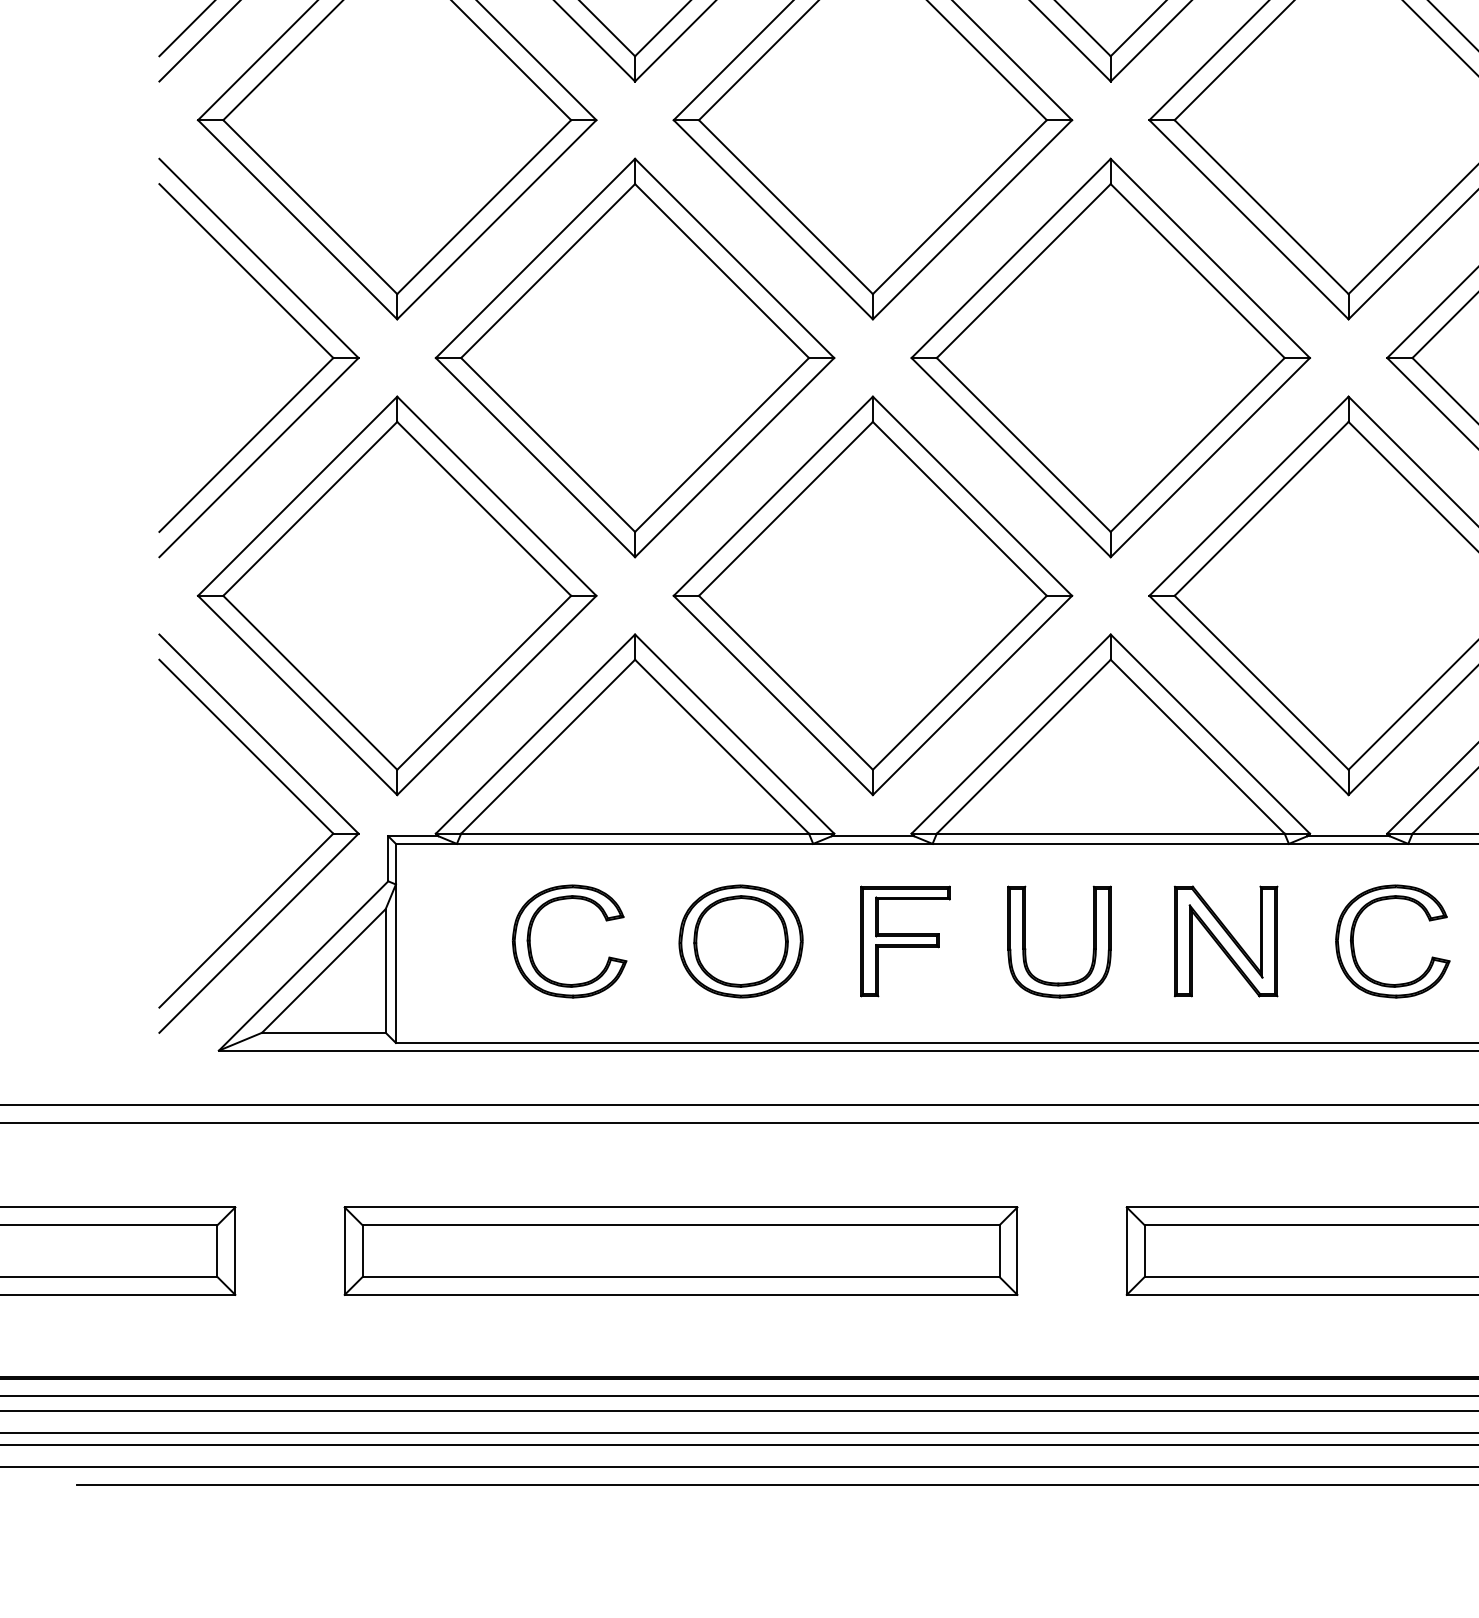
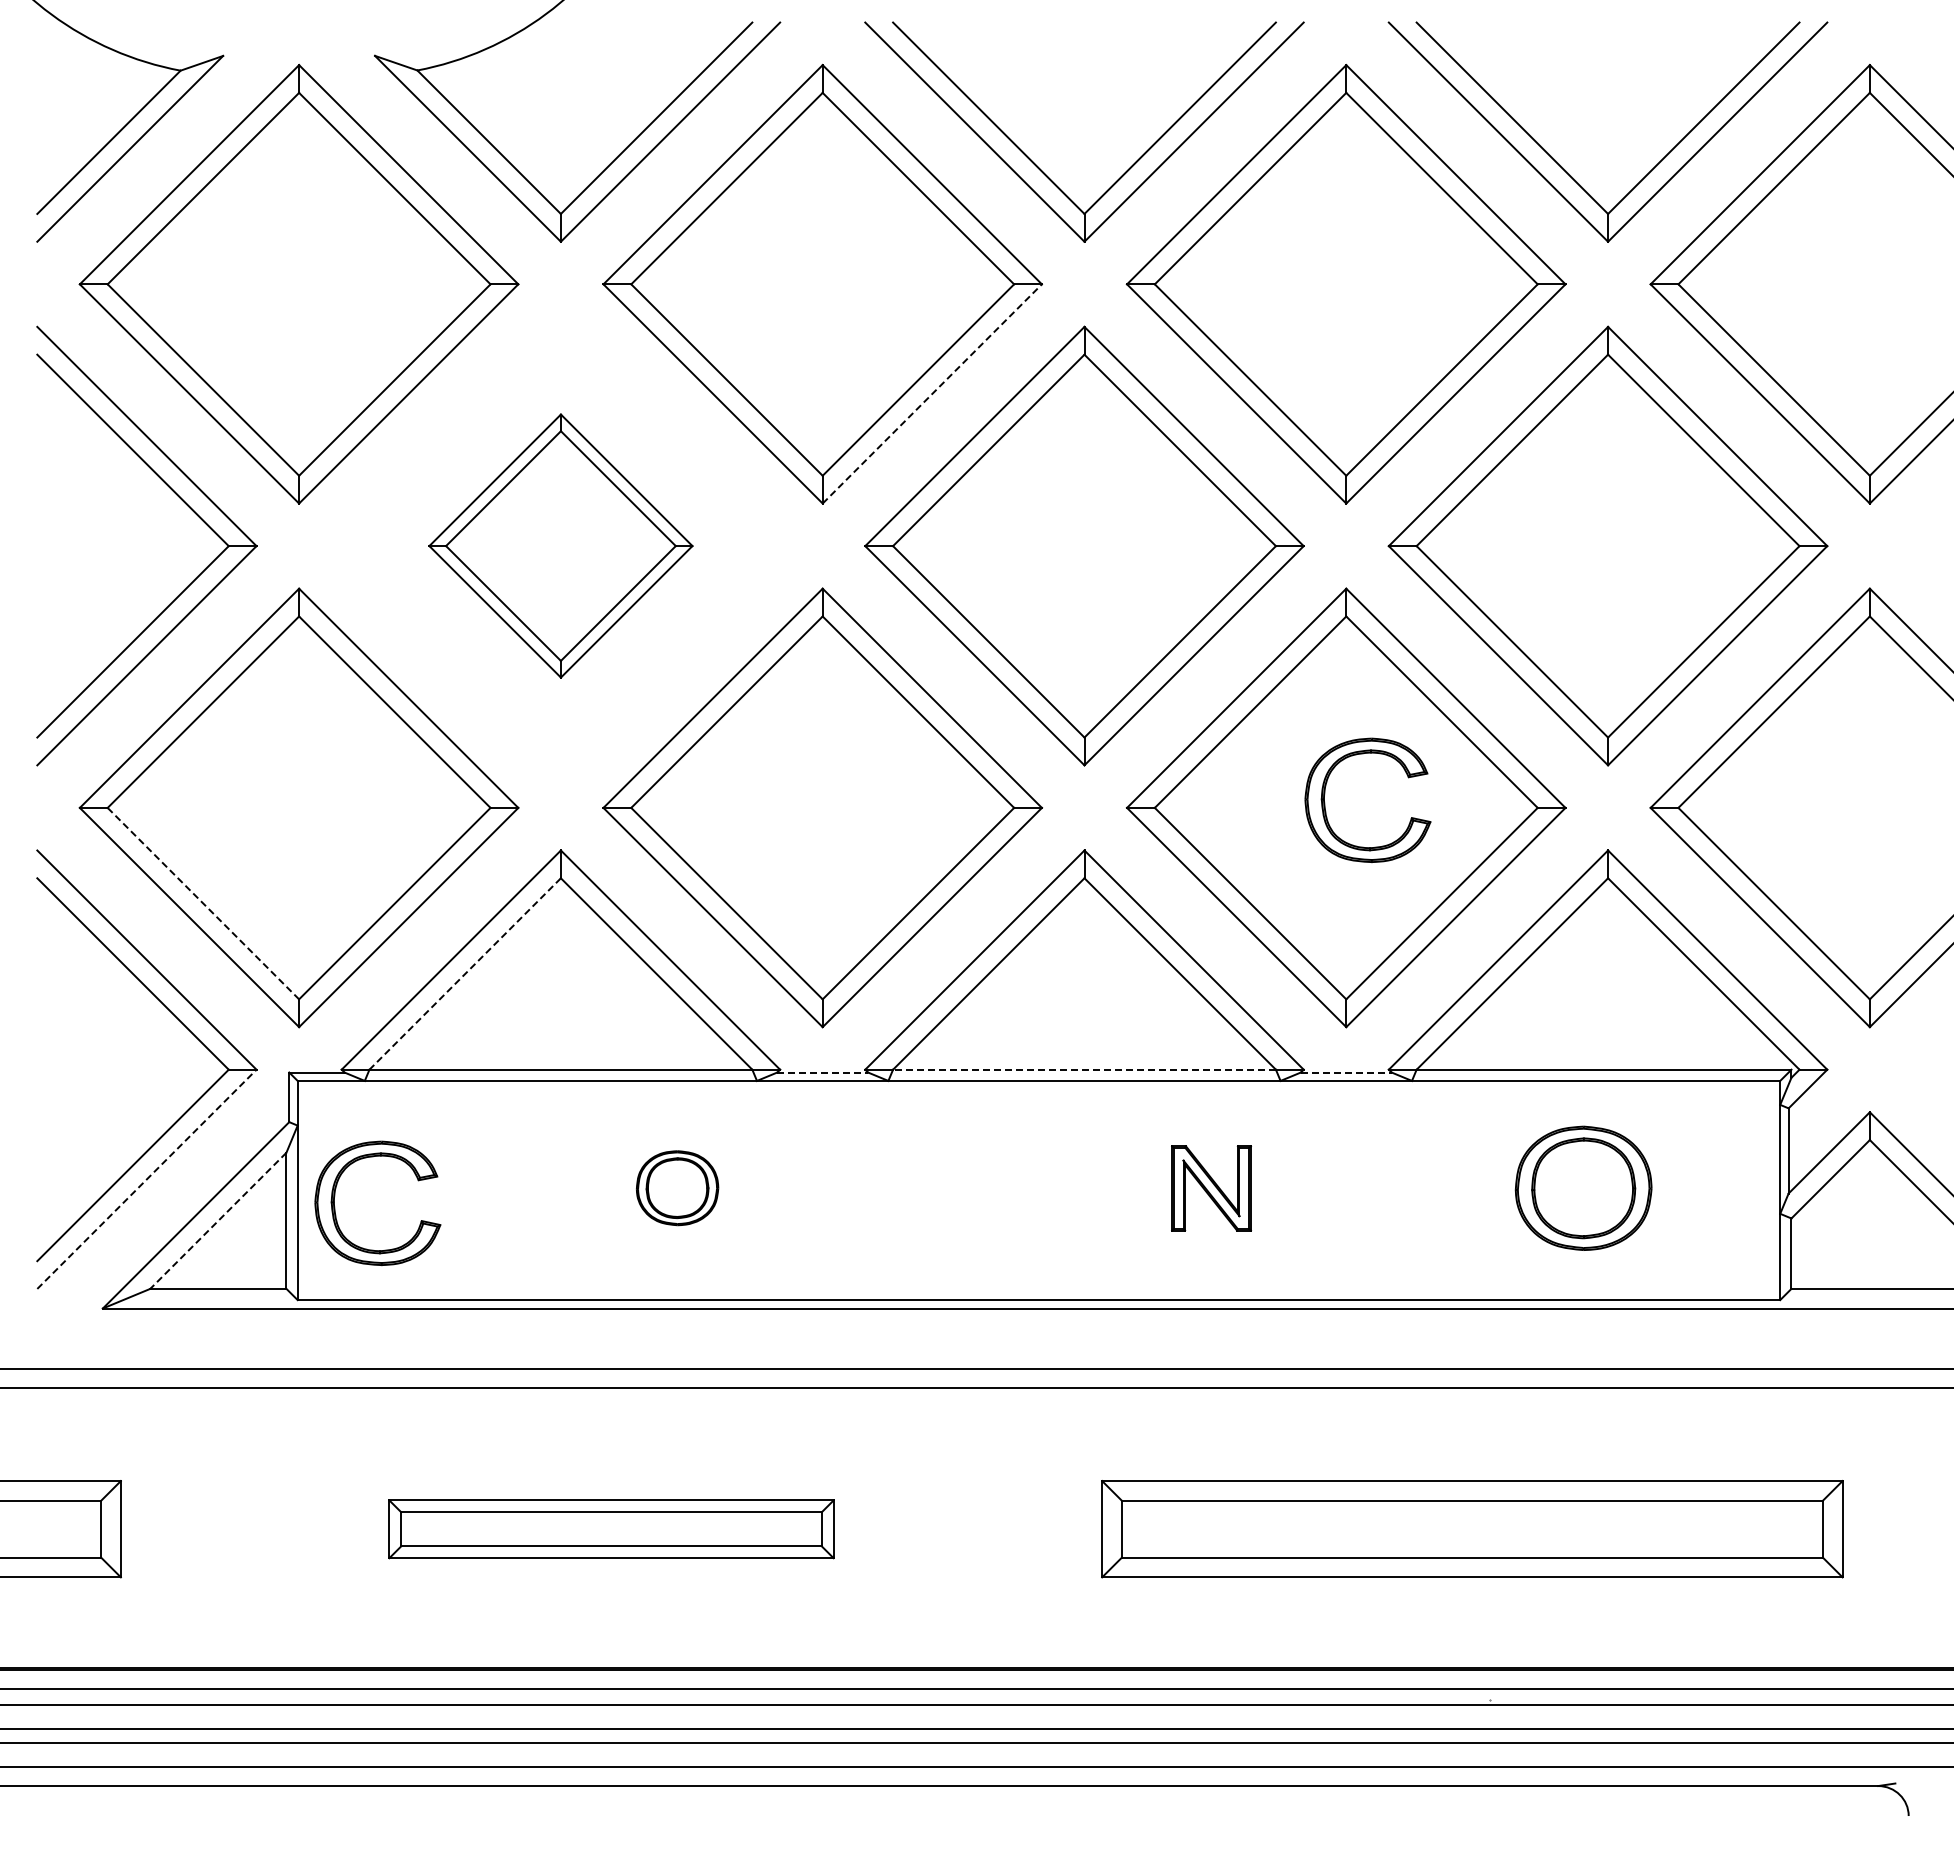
line: (972, 219) -> (932, 393), solid -> dashed
part: (634, 357) -> (560, 545), size x0.6
line: (310, 682) -> (203, 903), solid -> dashed
line: (547, 747) -> (464, 974), solid -> dashed
line: (1110, 833) -> (1084, 1069), solid -> dashed
line: (873, 836) -> (823, 1072), solid -> dashed
line: (1348, 836) -> (1346, 1072), solid -> dashed
line: (259, 932) -> (147, 1178), solid -> dashed
part: (740, 940) -> (677, 1187), size x0.6
part: (905, 941) -> (858, 1188), removed
part: (1226, 941) -> (1211, 1188), size x0.7
part: (1354, 943) -> (1325, 802), moved
part: (531, 945) -> (335, 1207), moved
part: (1026, 948) -> (991, 1196), removed
line: (323, 971) -> (218, 1221), solid -> dashed
part: (681, 1251) -> (611, 1529), size x0.6

